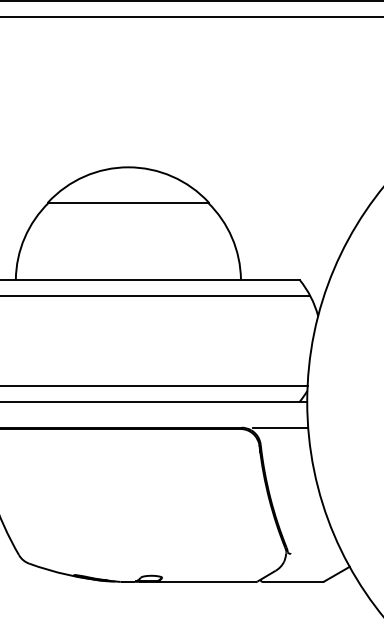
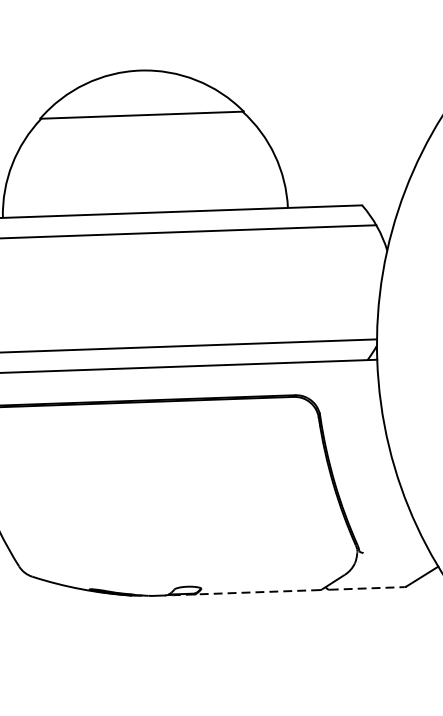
line: (280, 427) -> (344, 393), removed
line: (197, 582) -> (246, 593), solid -> dashed
line: (293, 582) -> (367, 588), solid -> dashed

